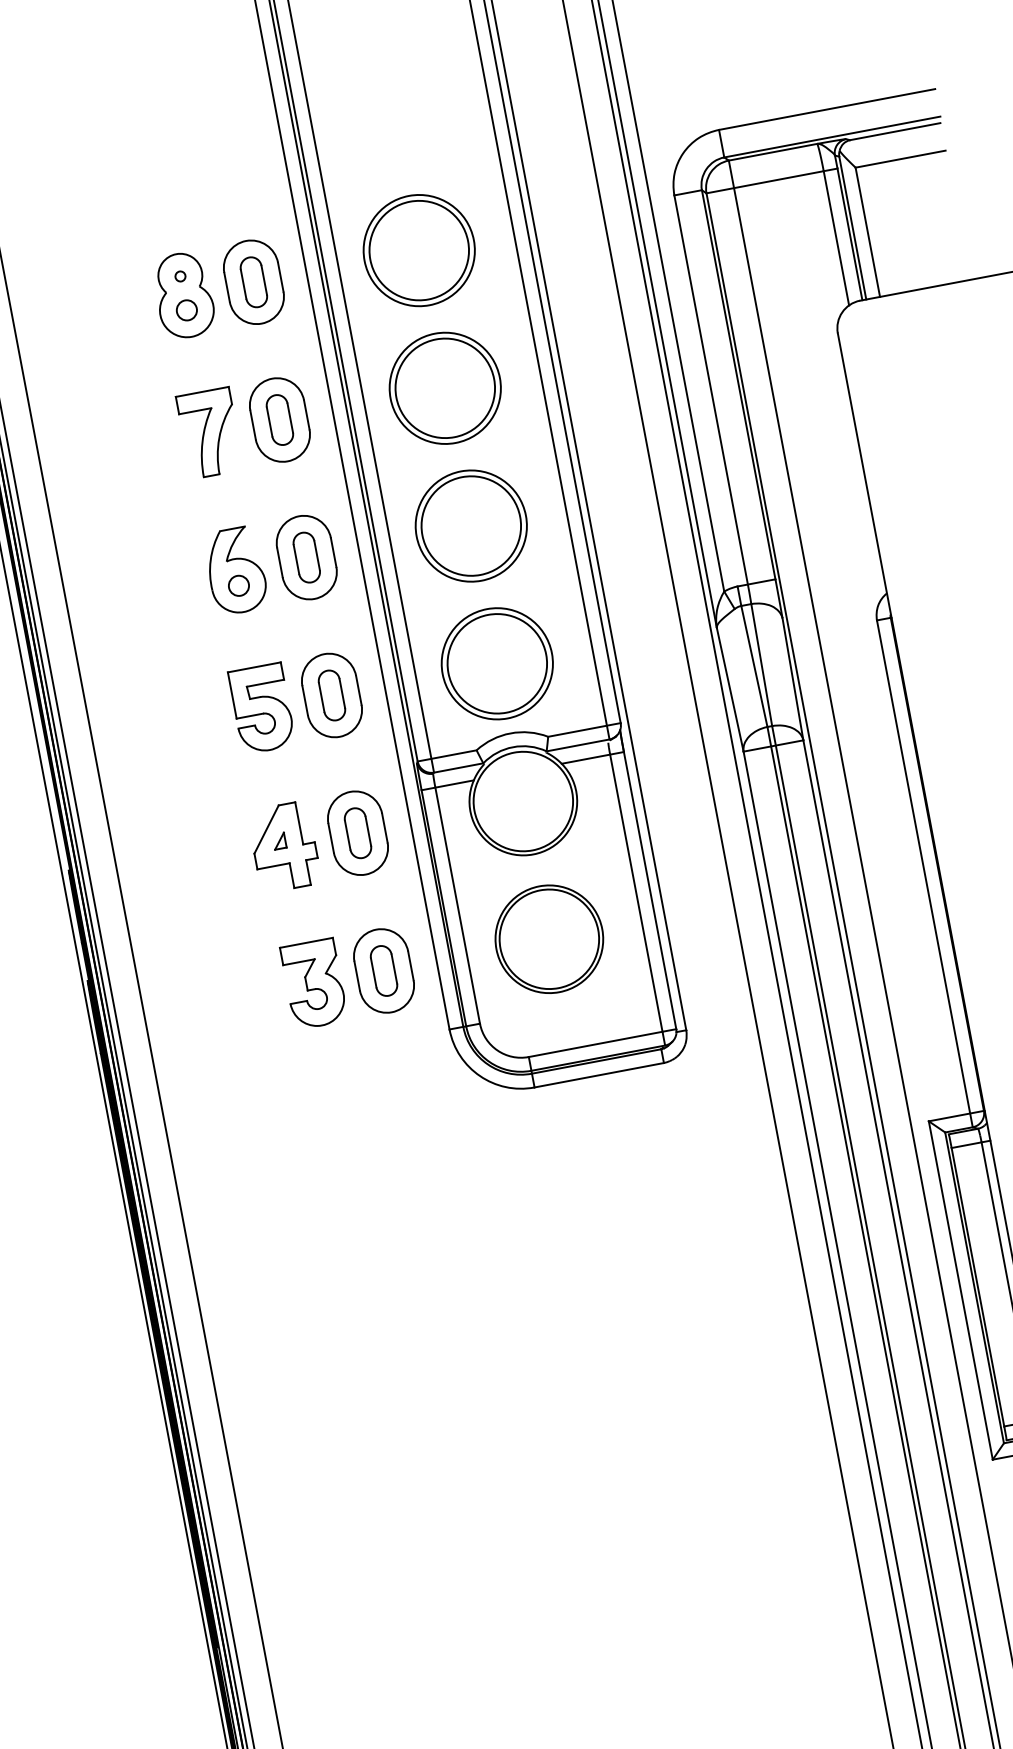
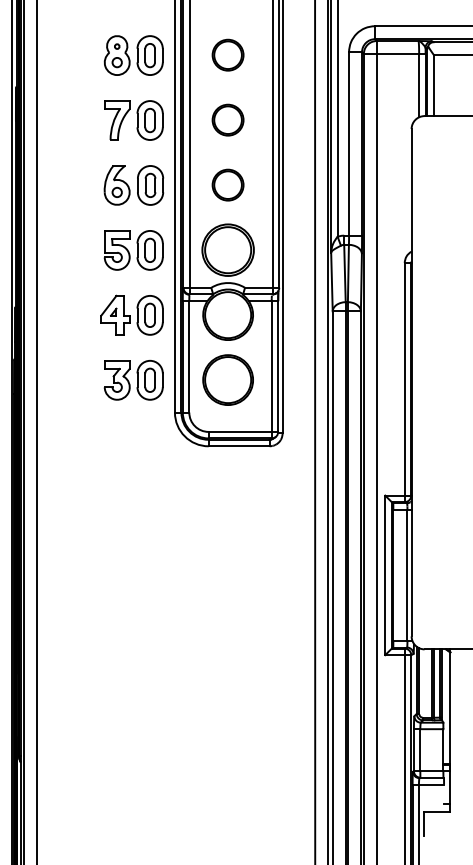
part: (417, 249) -> (227, 54), size x0.6
part: (443, 386) -> (227, 119), size x0.6
part: (469, 524) -> (227, 184), size x0.6

